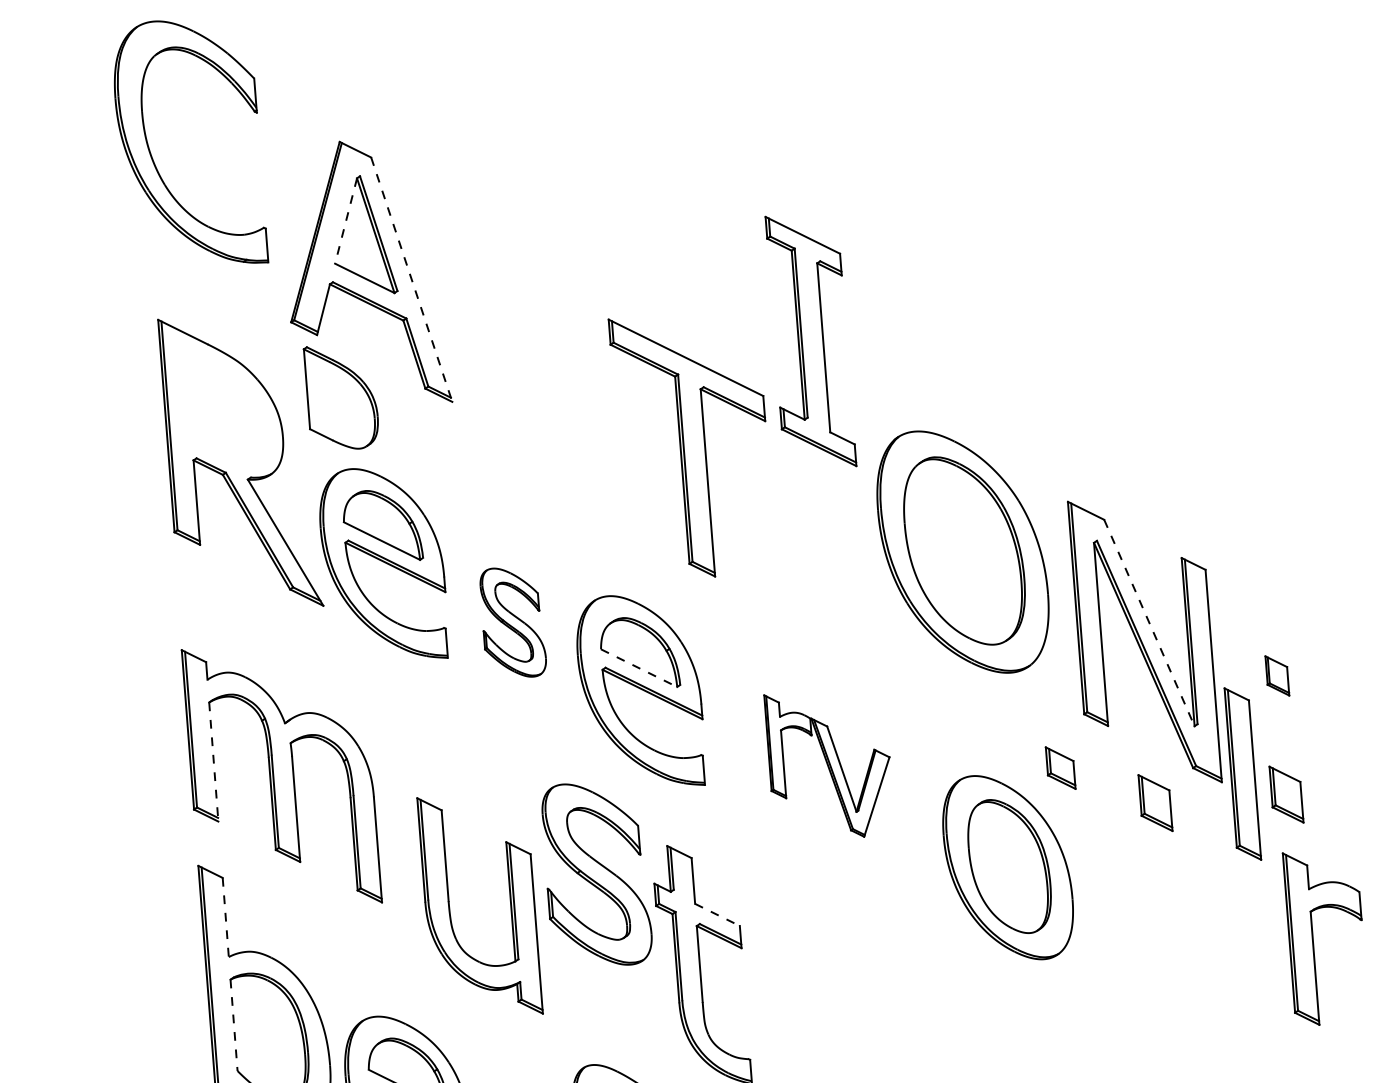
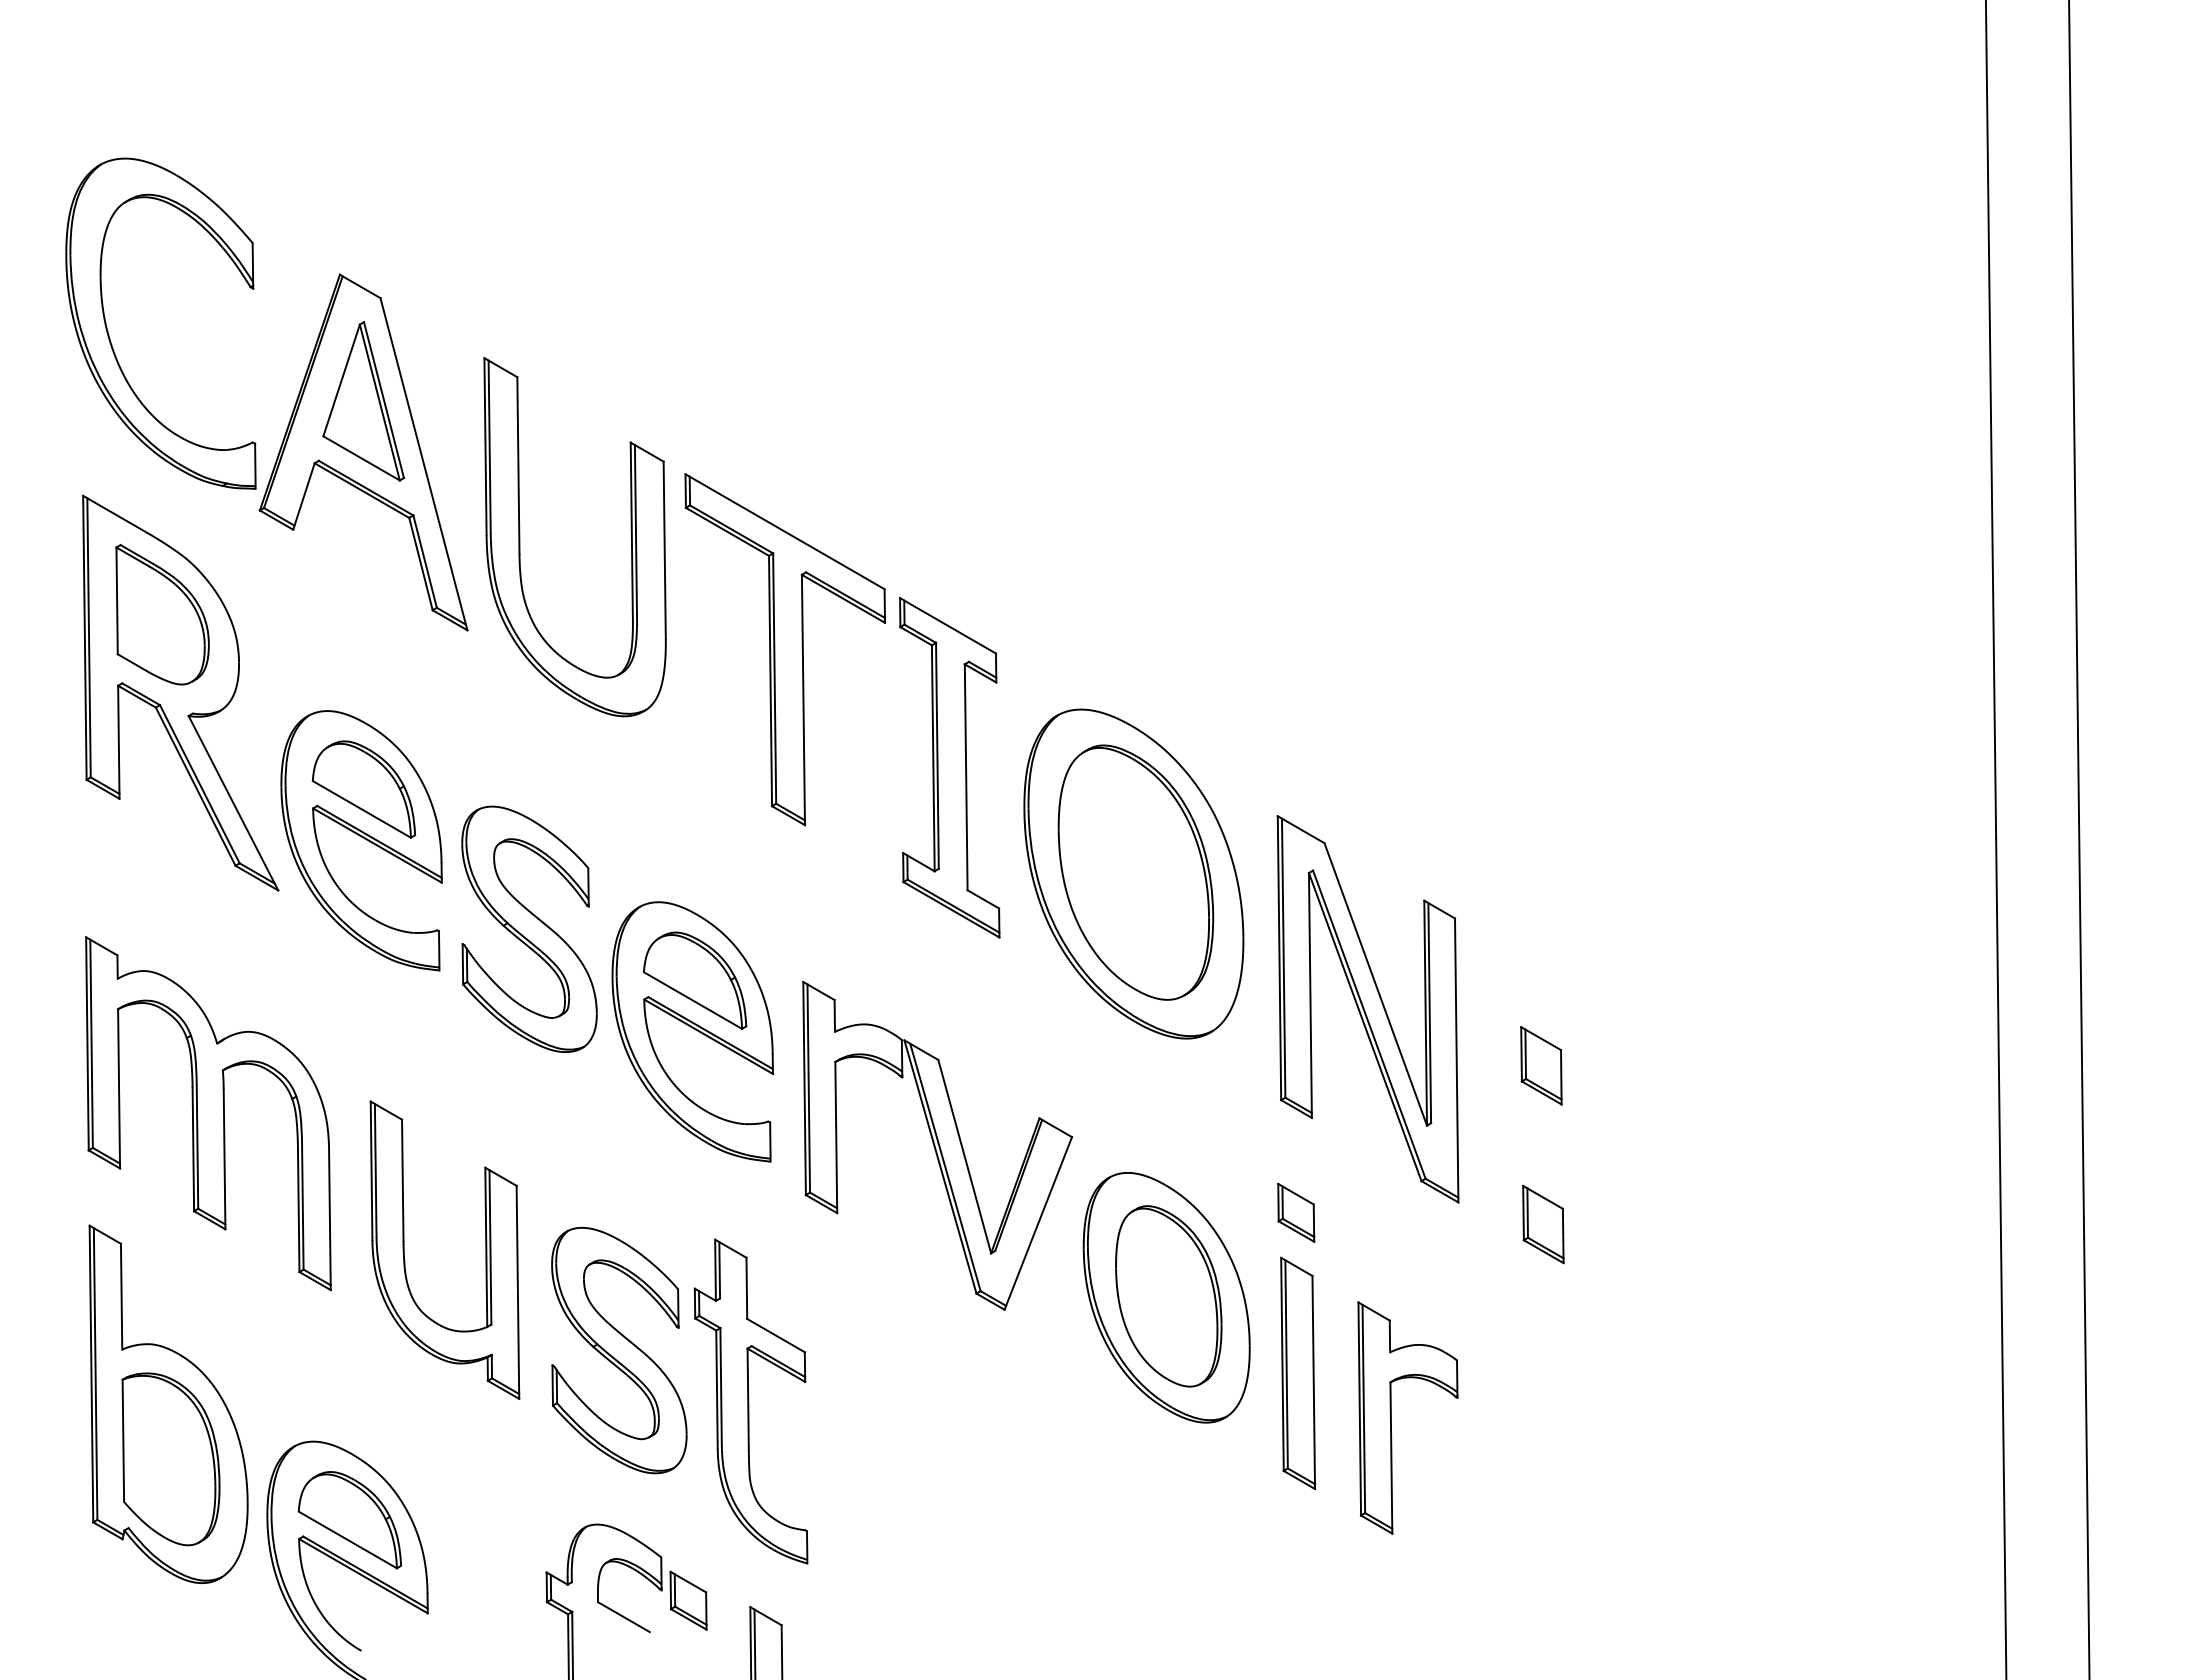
part: (151, 153) -> (109, 334), moved
line: (346, 221) -> (341, 380), dashed -> solid
line: (411, 279) -> (423, 464), dashed -> solid
part: (487, 329) -> (520, 537), added
part: (810, 341) -> (949, 767), moved
part: (341, 397) -> (162, 614), moved
part: (692, 445) -> (785, 649), moved
part: (513, 622) -> (529, 928), size x1.67
line: (1149, 623) -> (1375, 984), dashed -> solid
line: (639, 668) -> (693, 1000), dashed -> solid
part: (1277, 675) -> (1541, 1065), size x1.43
line: (214, 761) -> (119, 1088), dashed -> solid
part: (829, 764) -> (937, 1145), size x1.67
part: (1060, 767) -> (1296, 1212), moved
part: (1243, 774) -> (1298, 1373), moved
part: (1155, 803) -> (1368, 1224), removed
part: (597, 874) -> (619, 1350), moved
part: (449, 907) -> (404, 1249), moved
line: (717, 914) -> (776, 1335), dashed -> solid
line: (225, 917) -> (121, 1296), dashed -> solid
part: (1313, 937) -> (1391, 1417), moved
line: (234, 1025) -> (123, 1441), dashed -> solid

